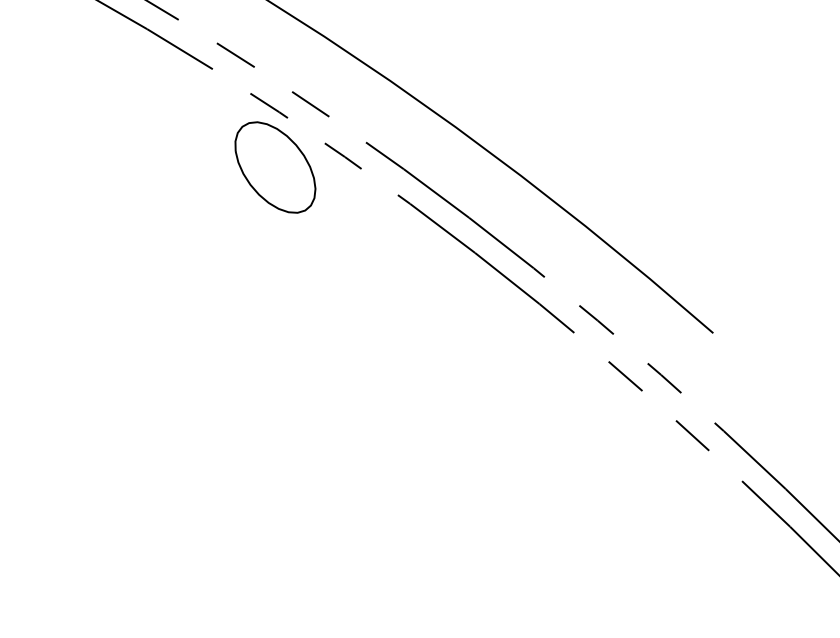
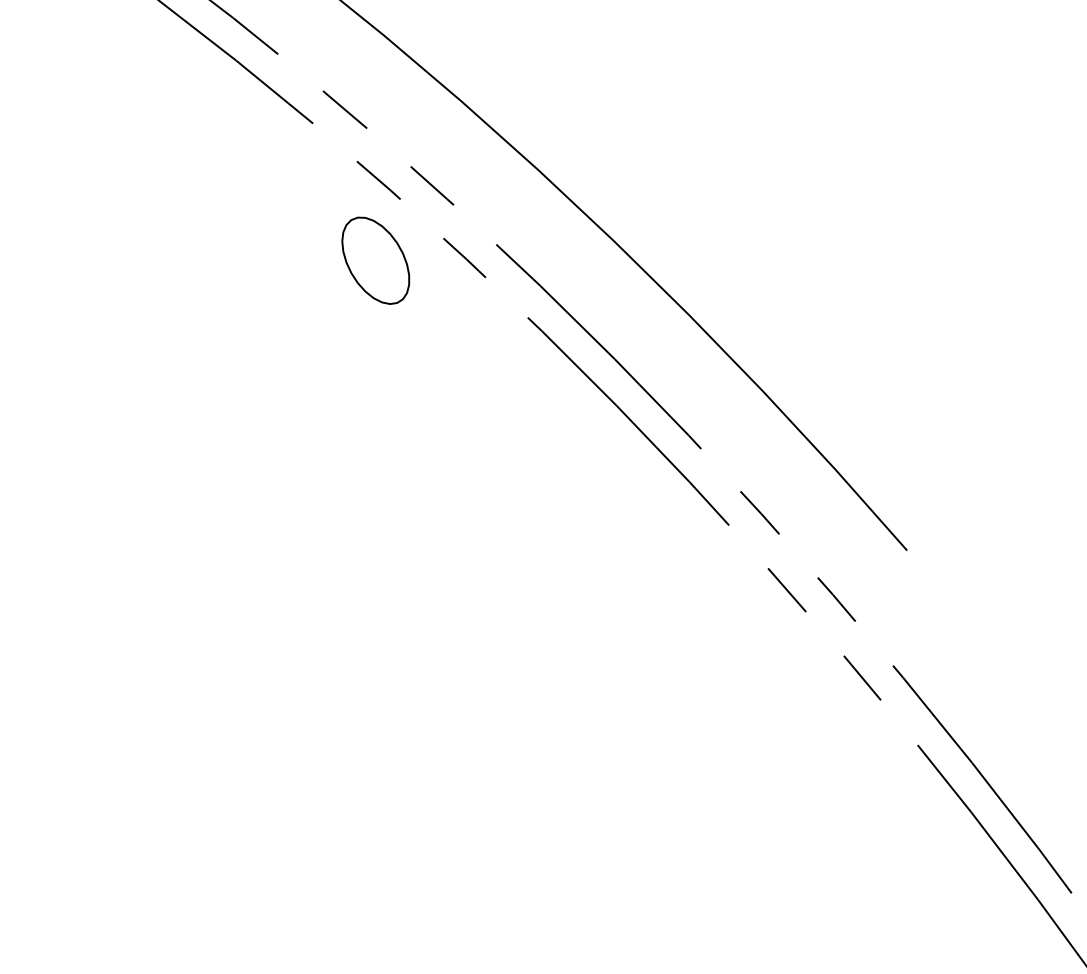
part: (275, 167) -> (375, 260), size x0.7

